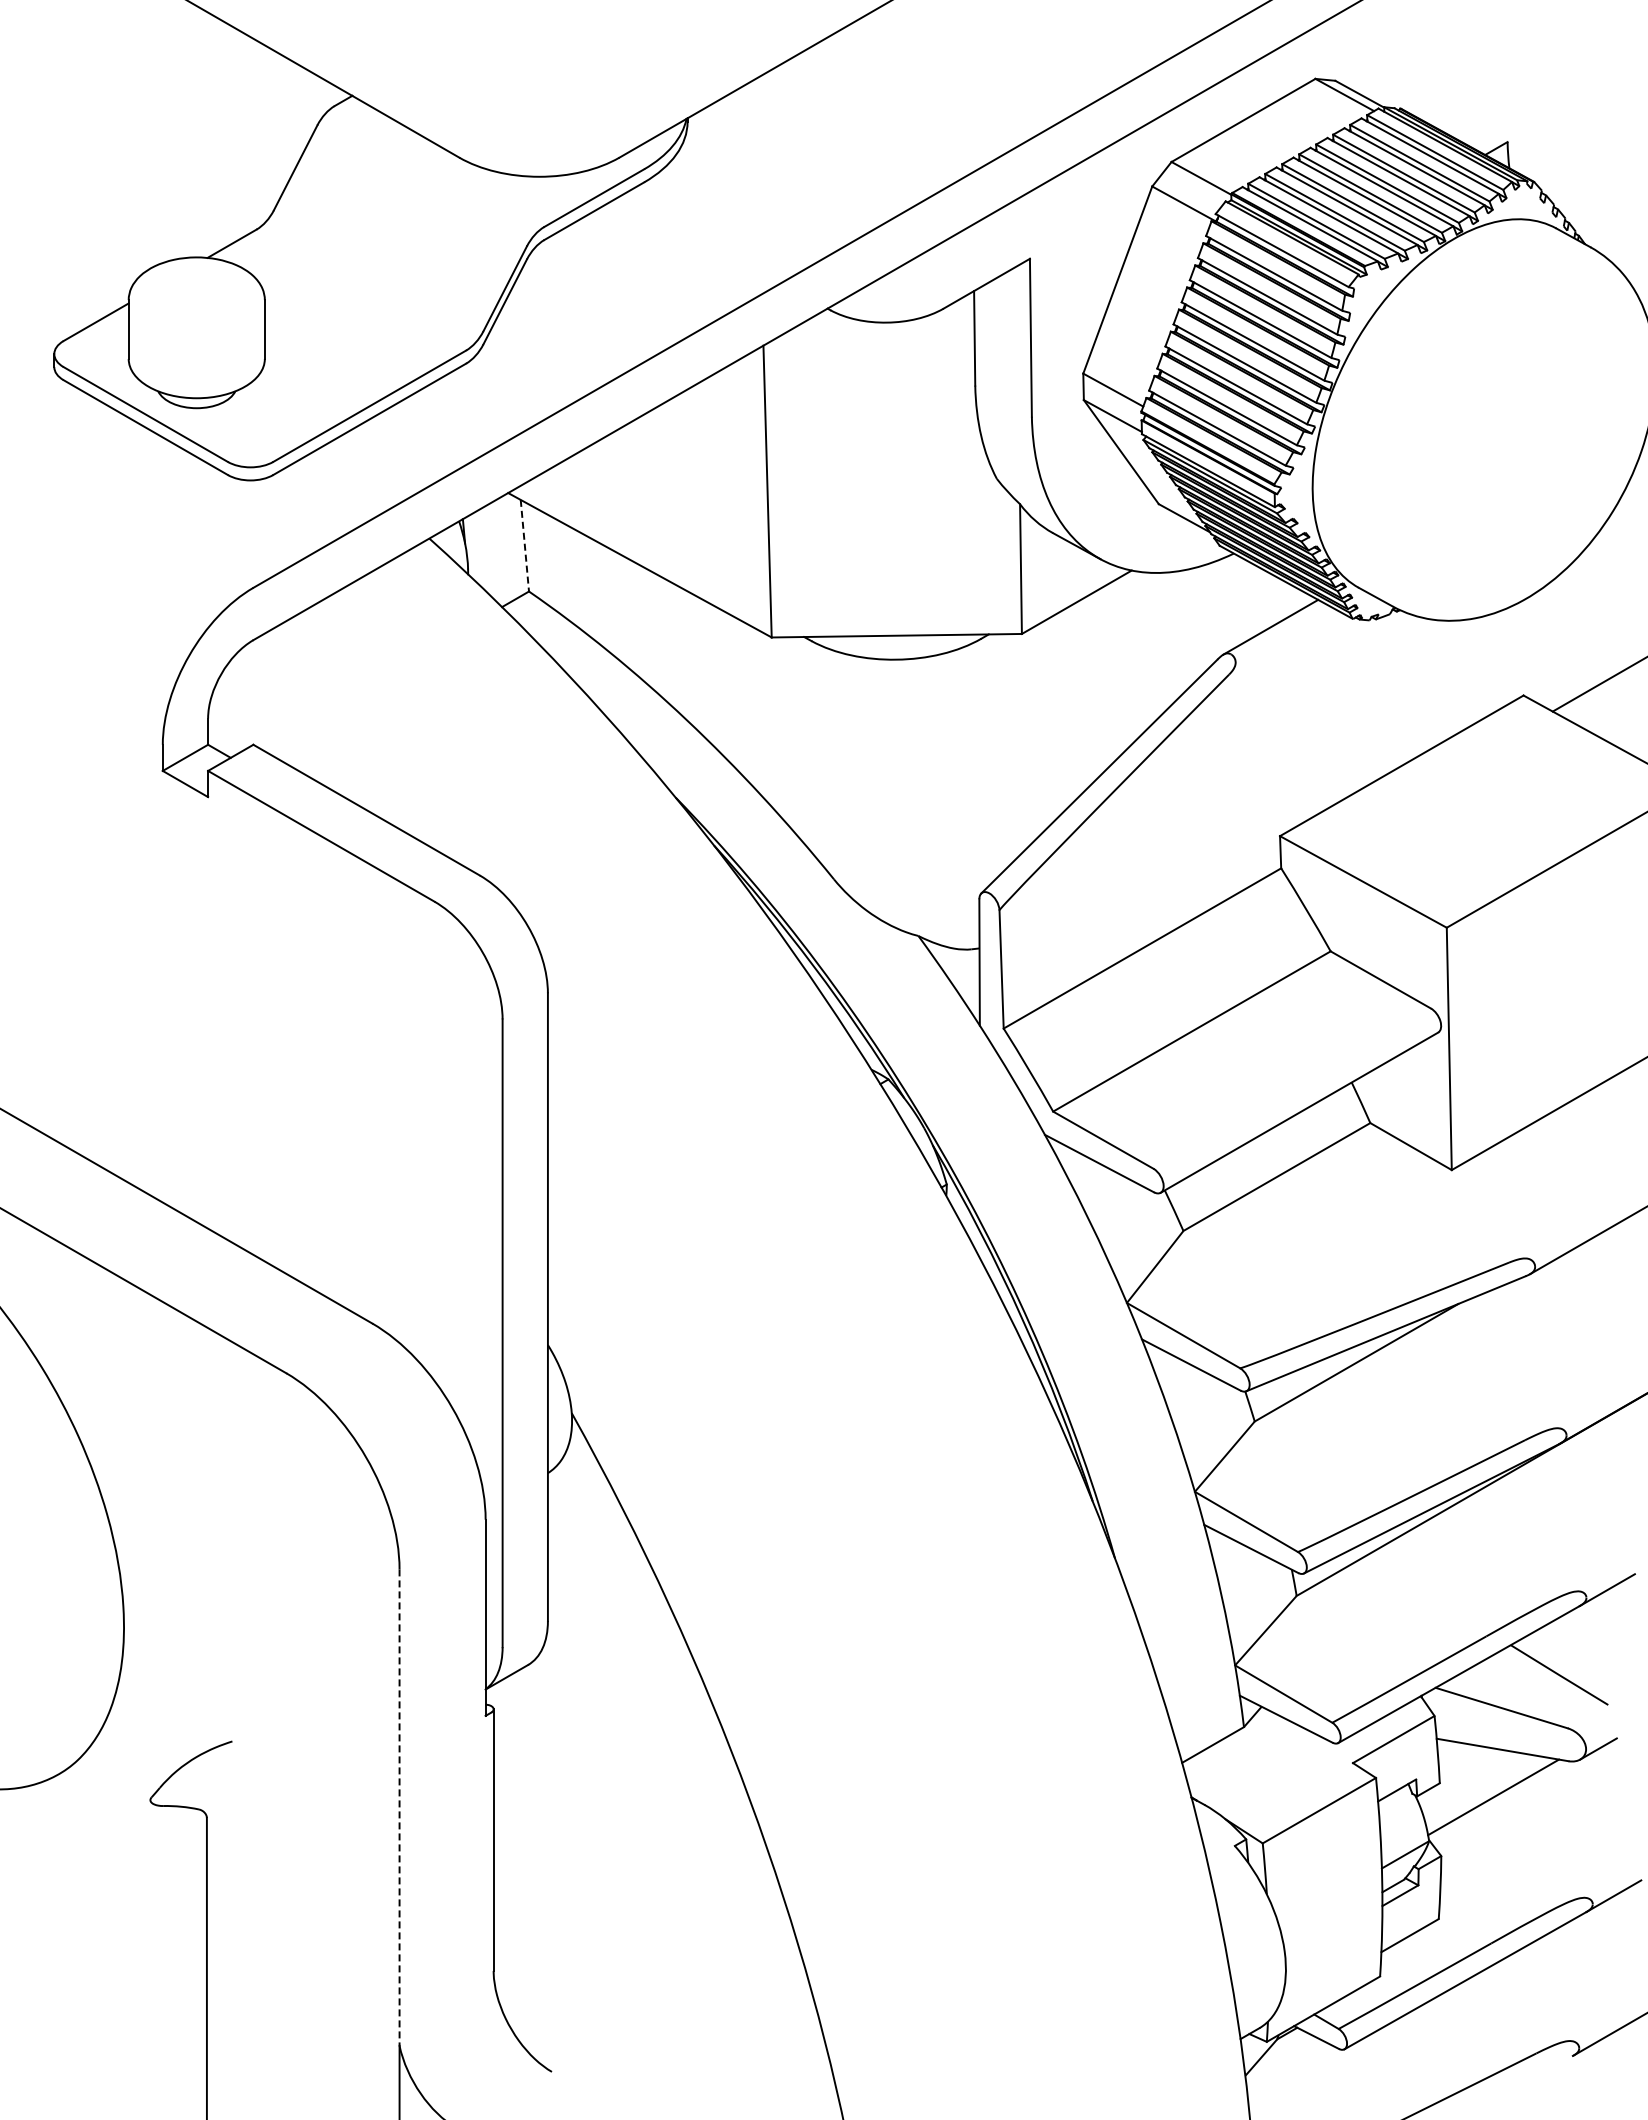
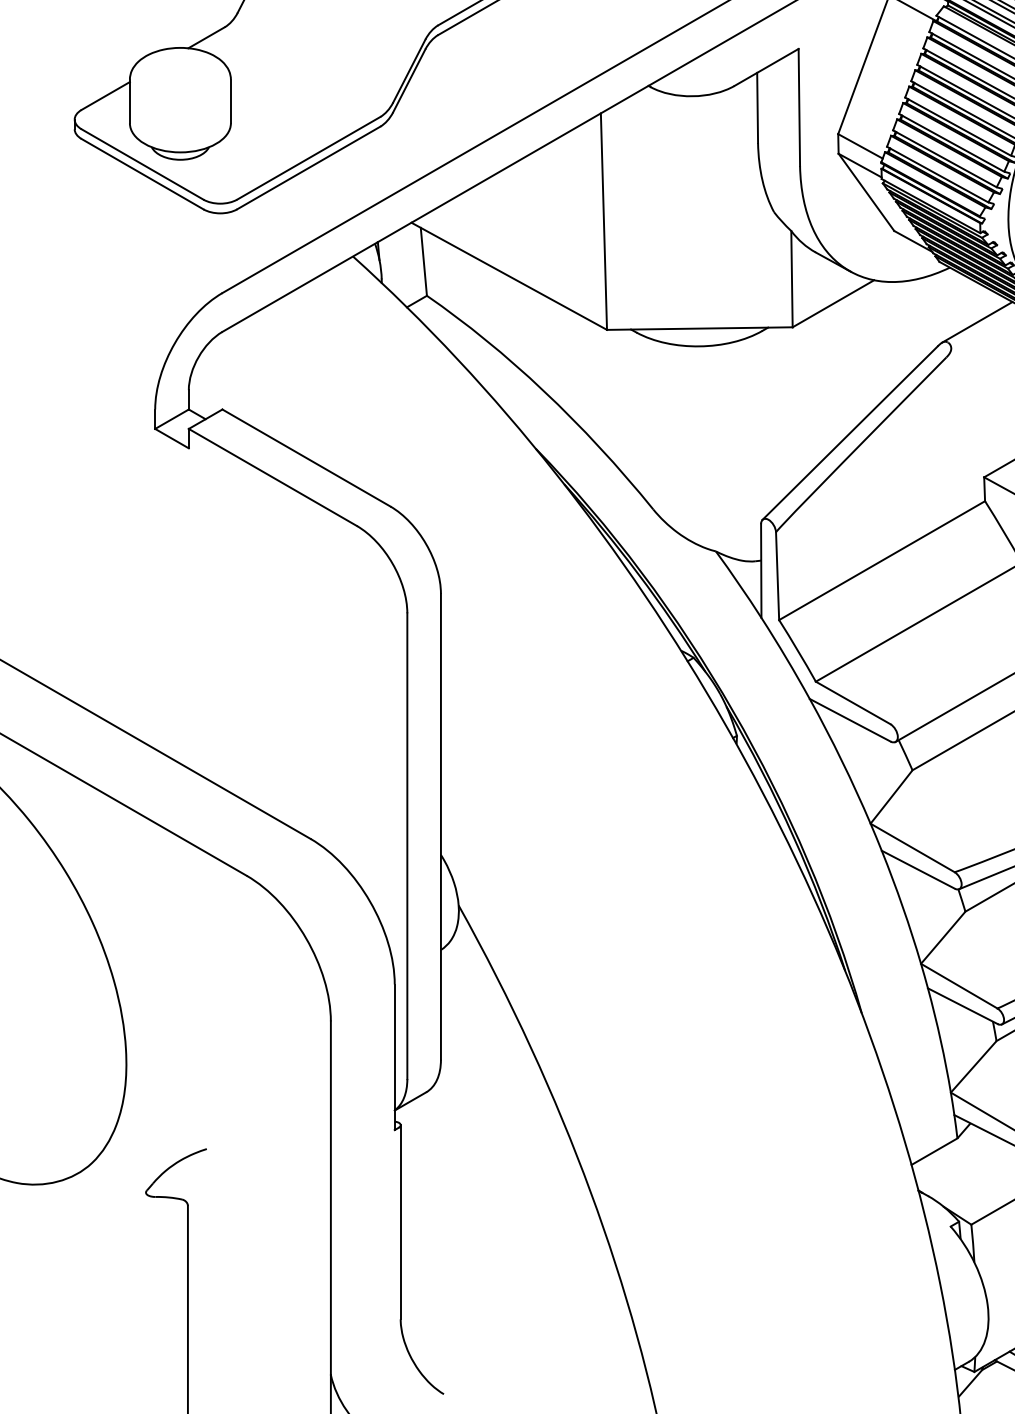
line: (524, 545) -> (423, 261), dashed -> solid
line: (399, 1808) -> (330, 1198), dashed -> solid

